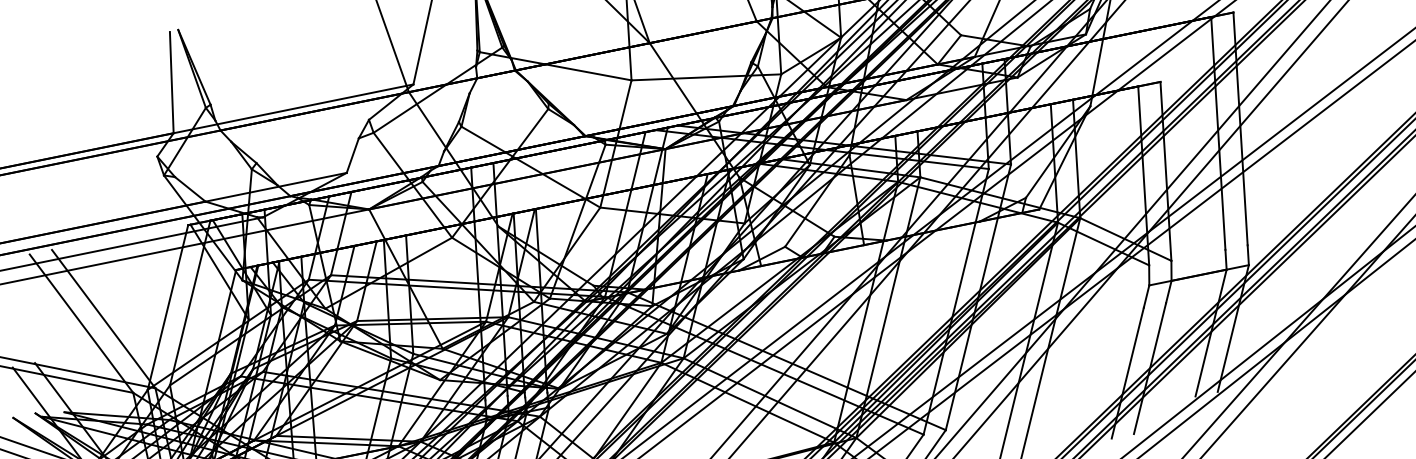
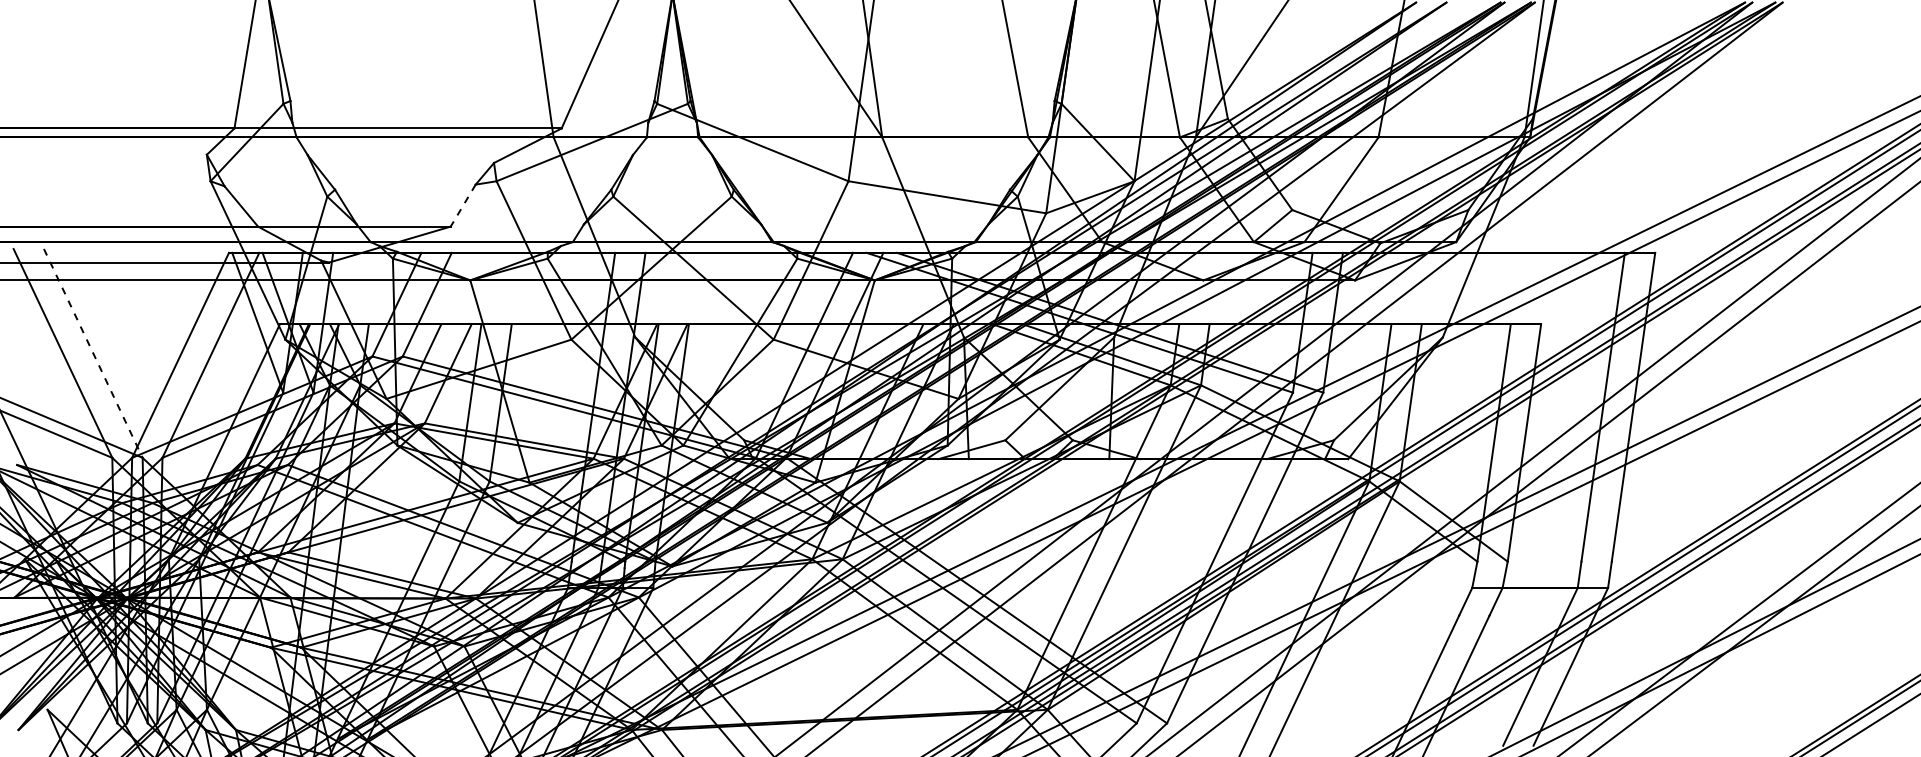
line: (352, 156) -> (462, 206), solid -> dashed
line: (103, 319) -> (93, 353), solid -> dashed

